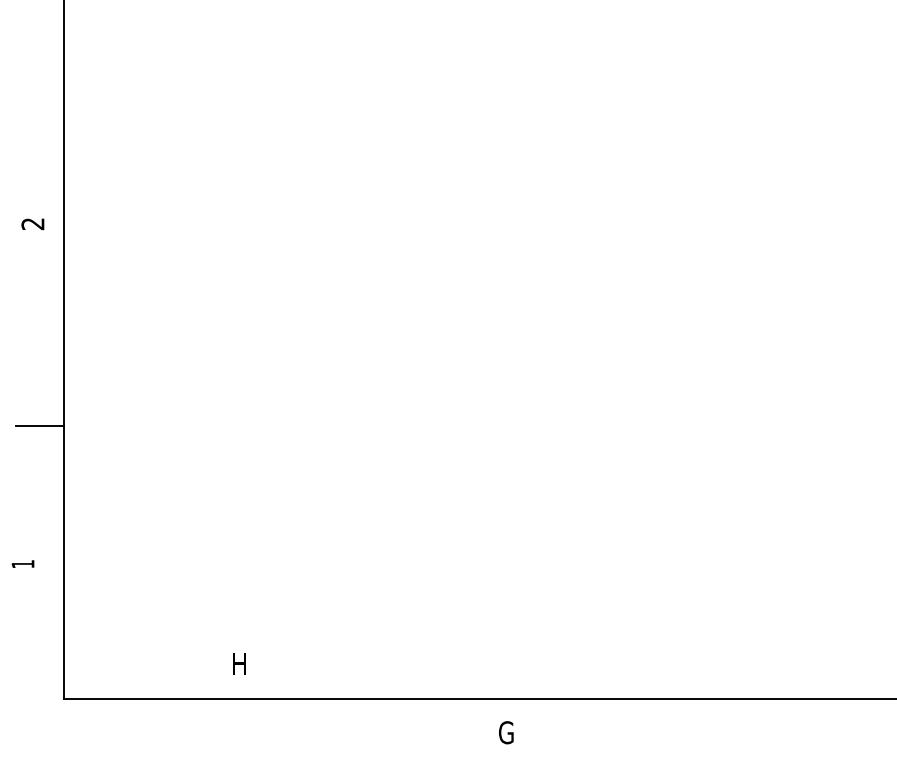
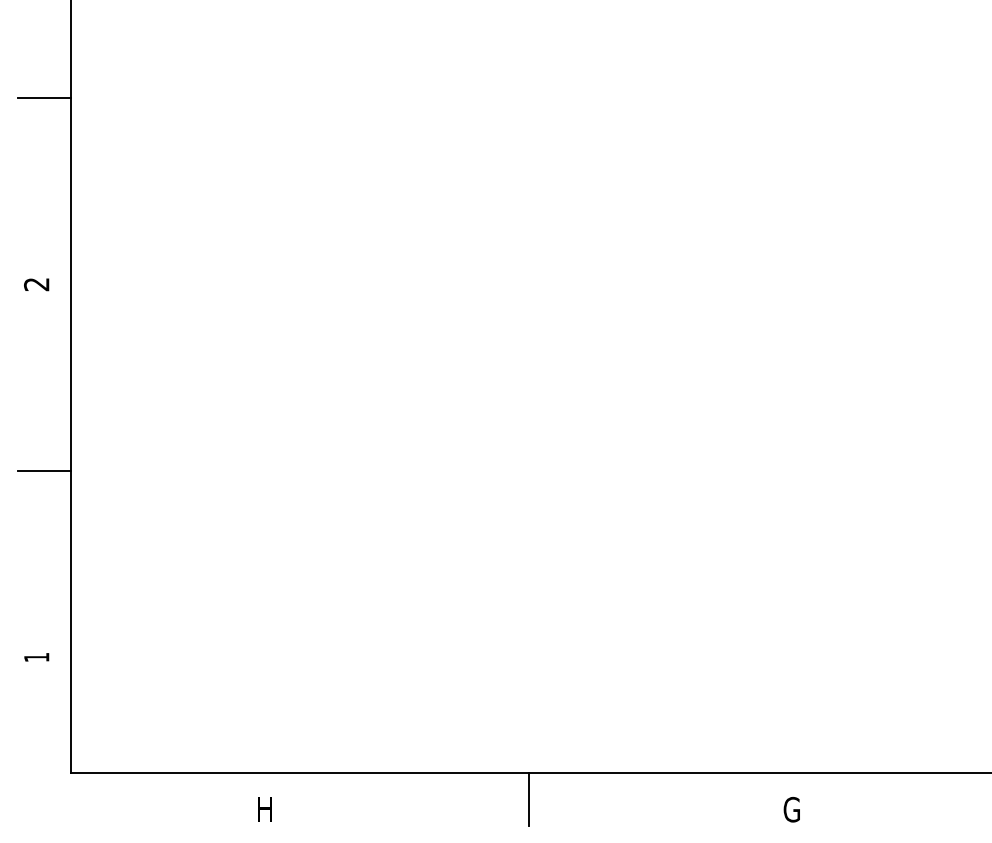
line: (40, 89) -> (44, 98), added
text: (32, 224) -> (36, 284), moved
text: (22, 564) -> (36, 657), moved
text: (239, 663) -> (264, 809), moved
line: (477, 723) -> (528, 799), added
text: (505, 732) -> (791, 809), moved

